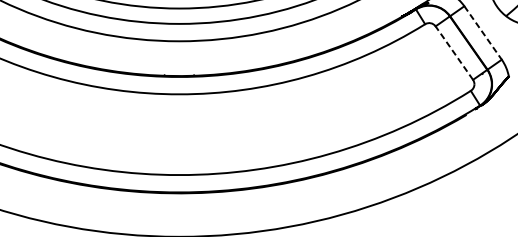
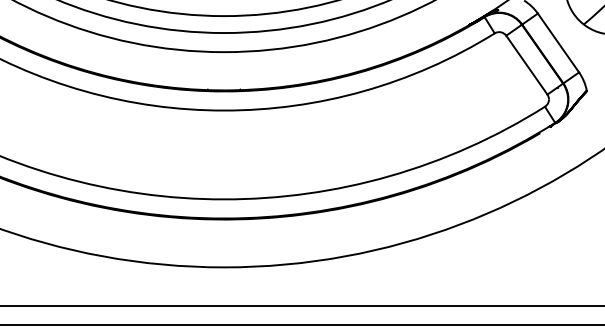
line: (483, 33) -> (558, 43), dashed -> solid
line: (454, 53) -> (526, 65), dashed -> solid

